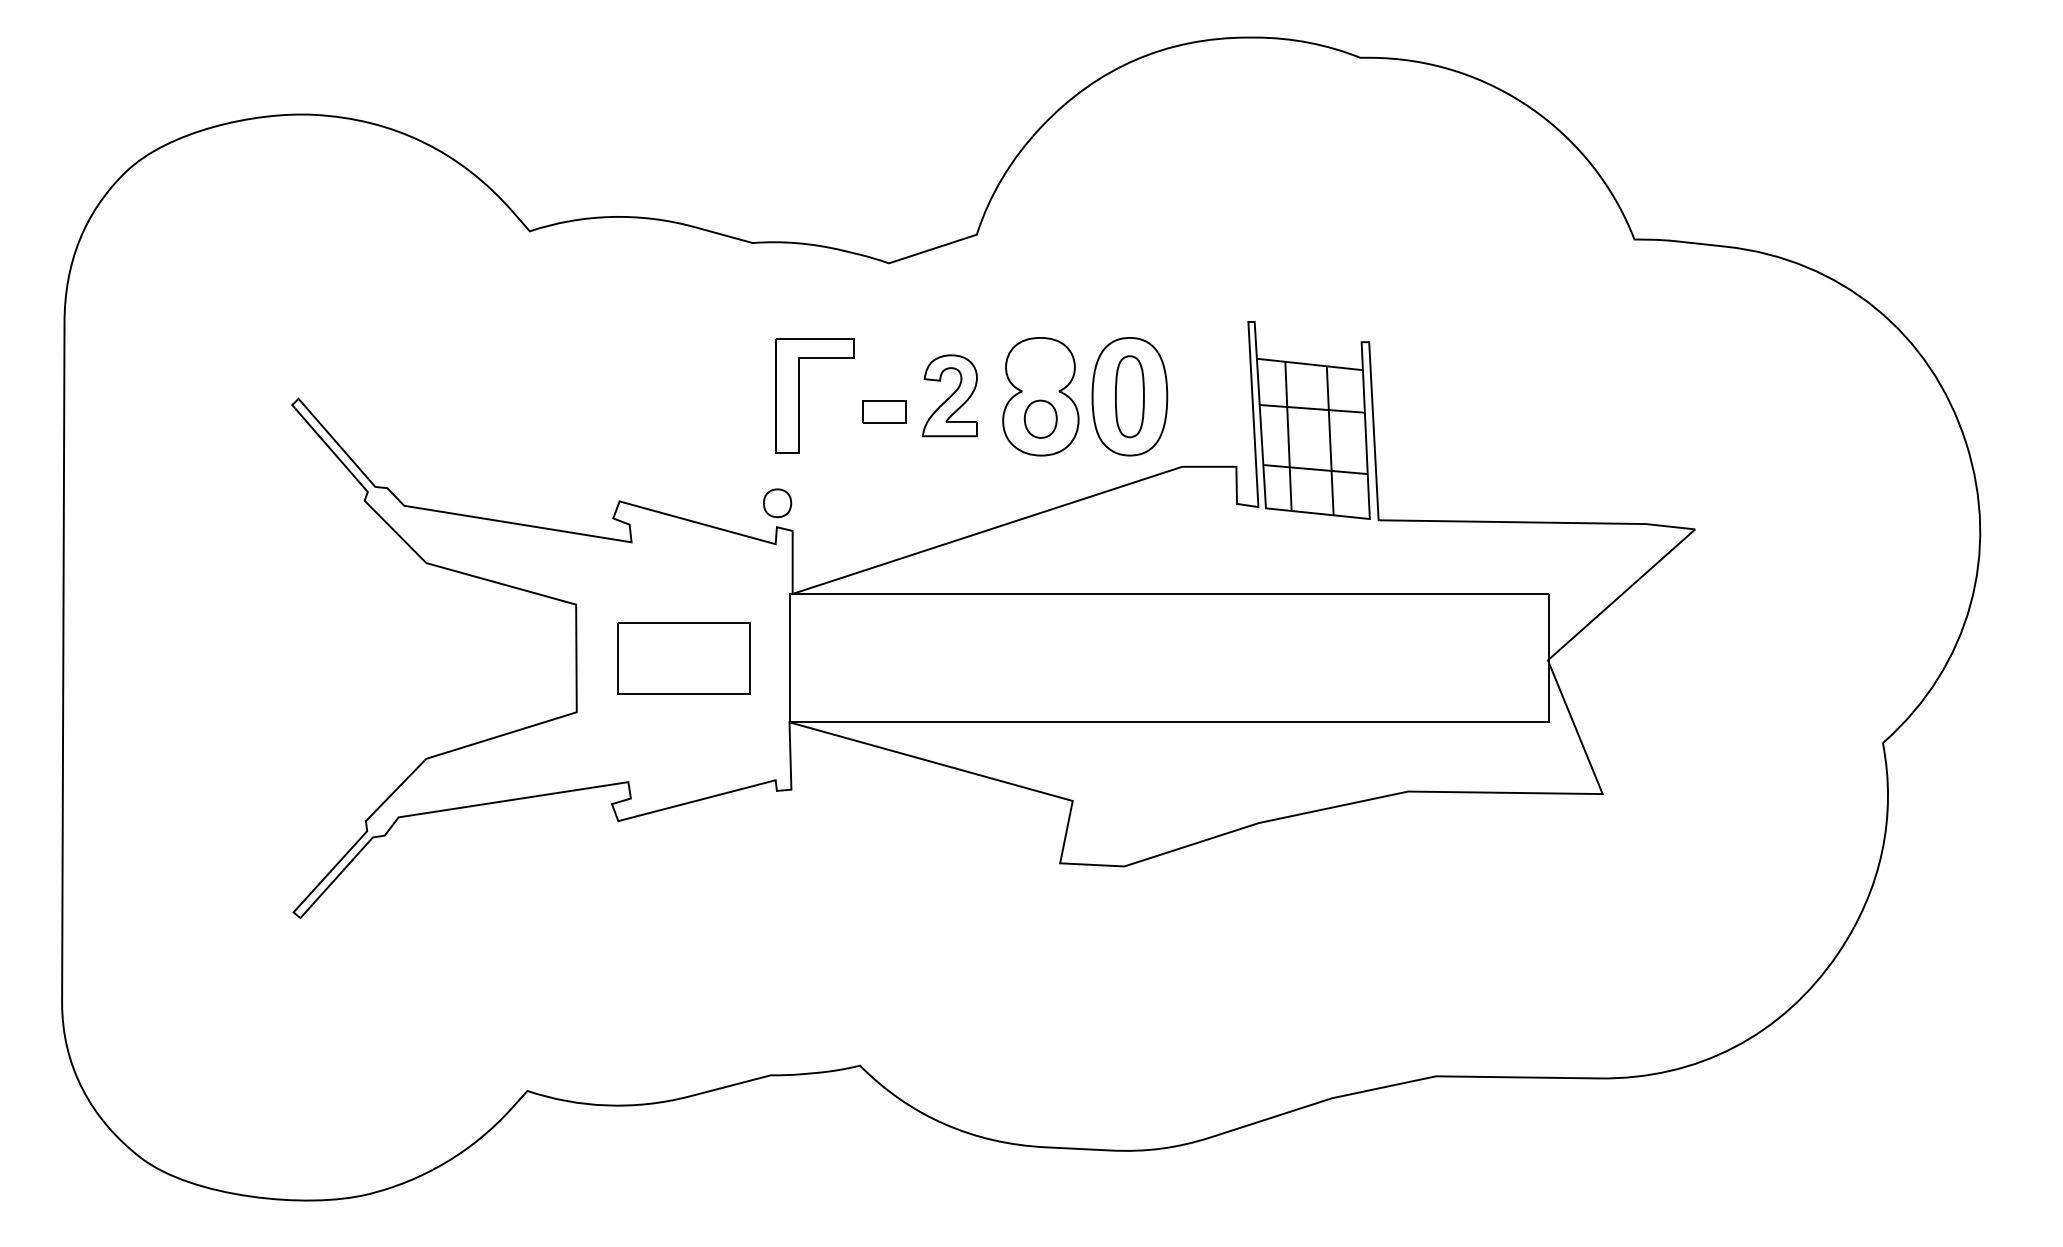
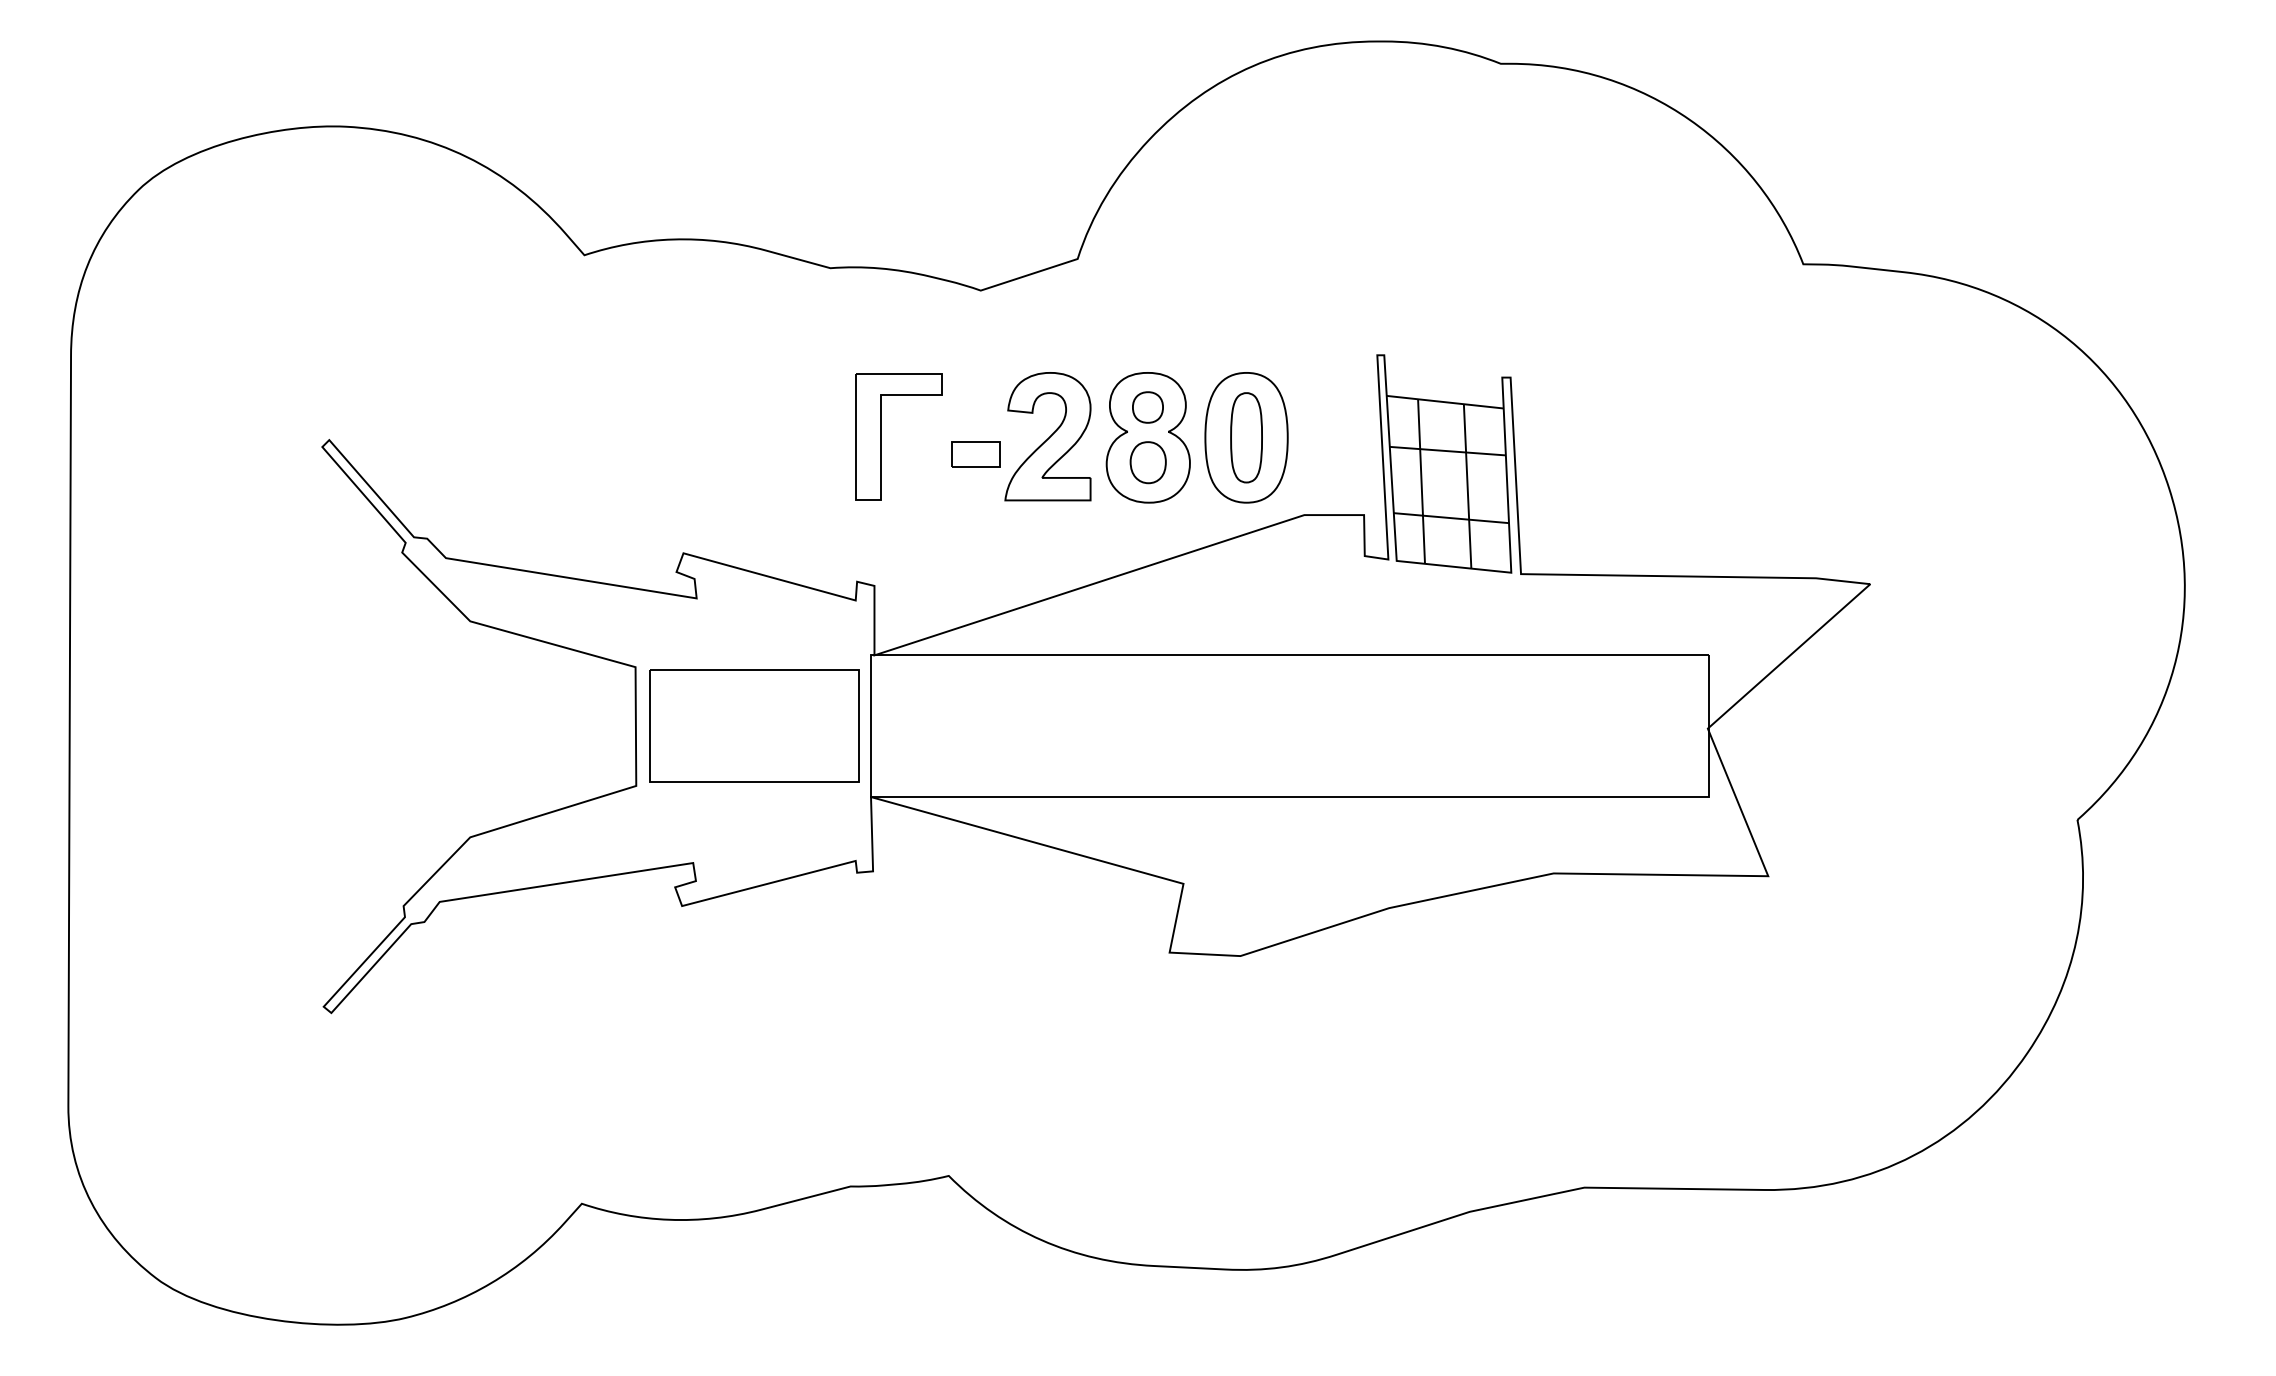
part: (949, 395) -> (1047, 436), size x1.43
part: (777, 503) -> (1147, 407), moved
part: (683, 657) -> (754, 725), size x1.43

